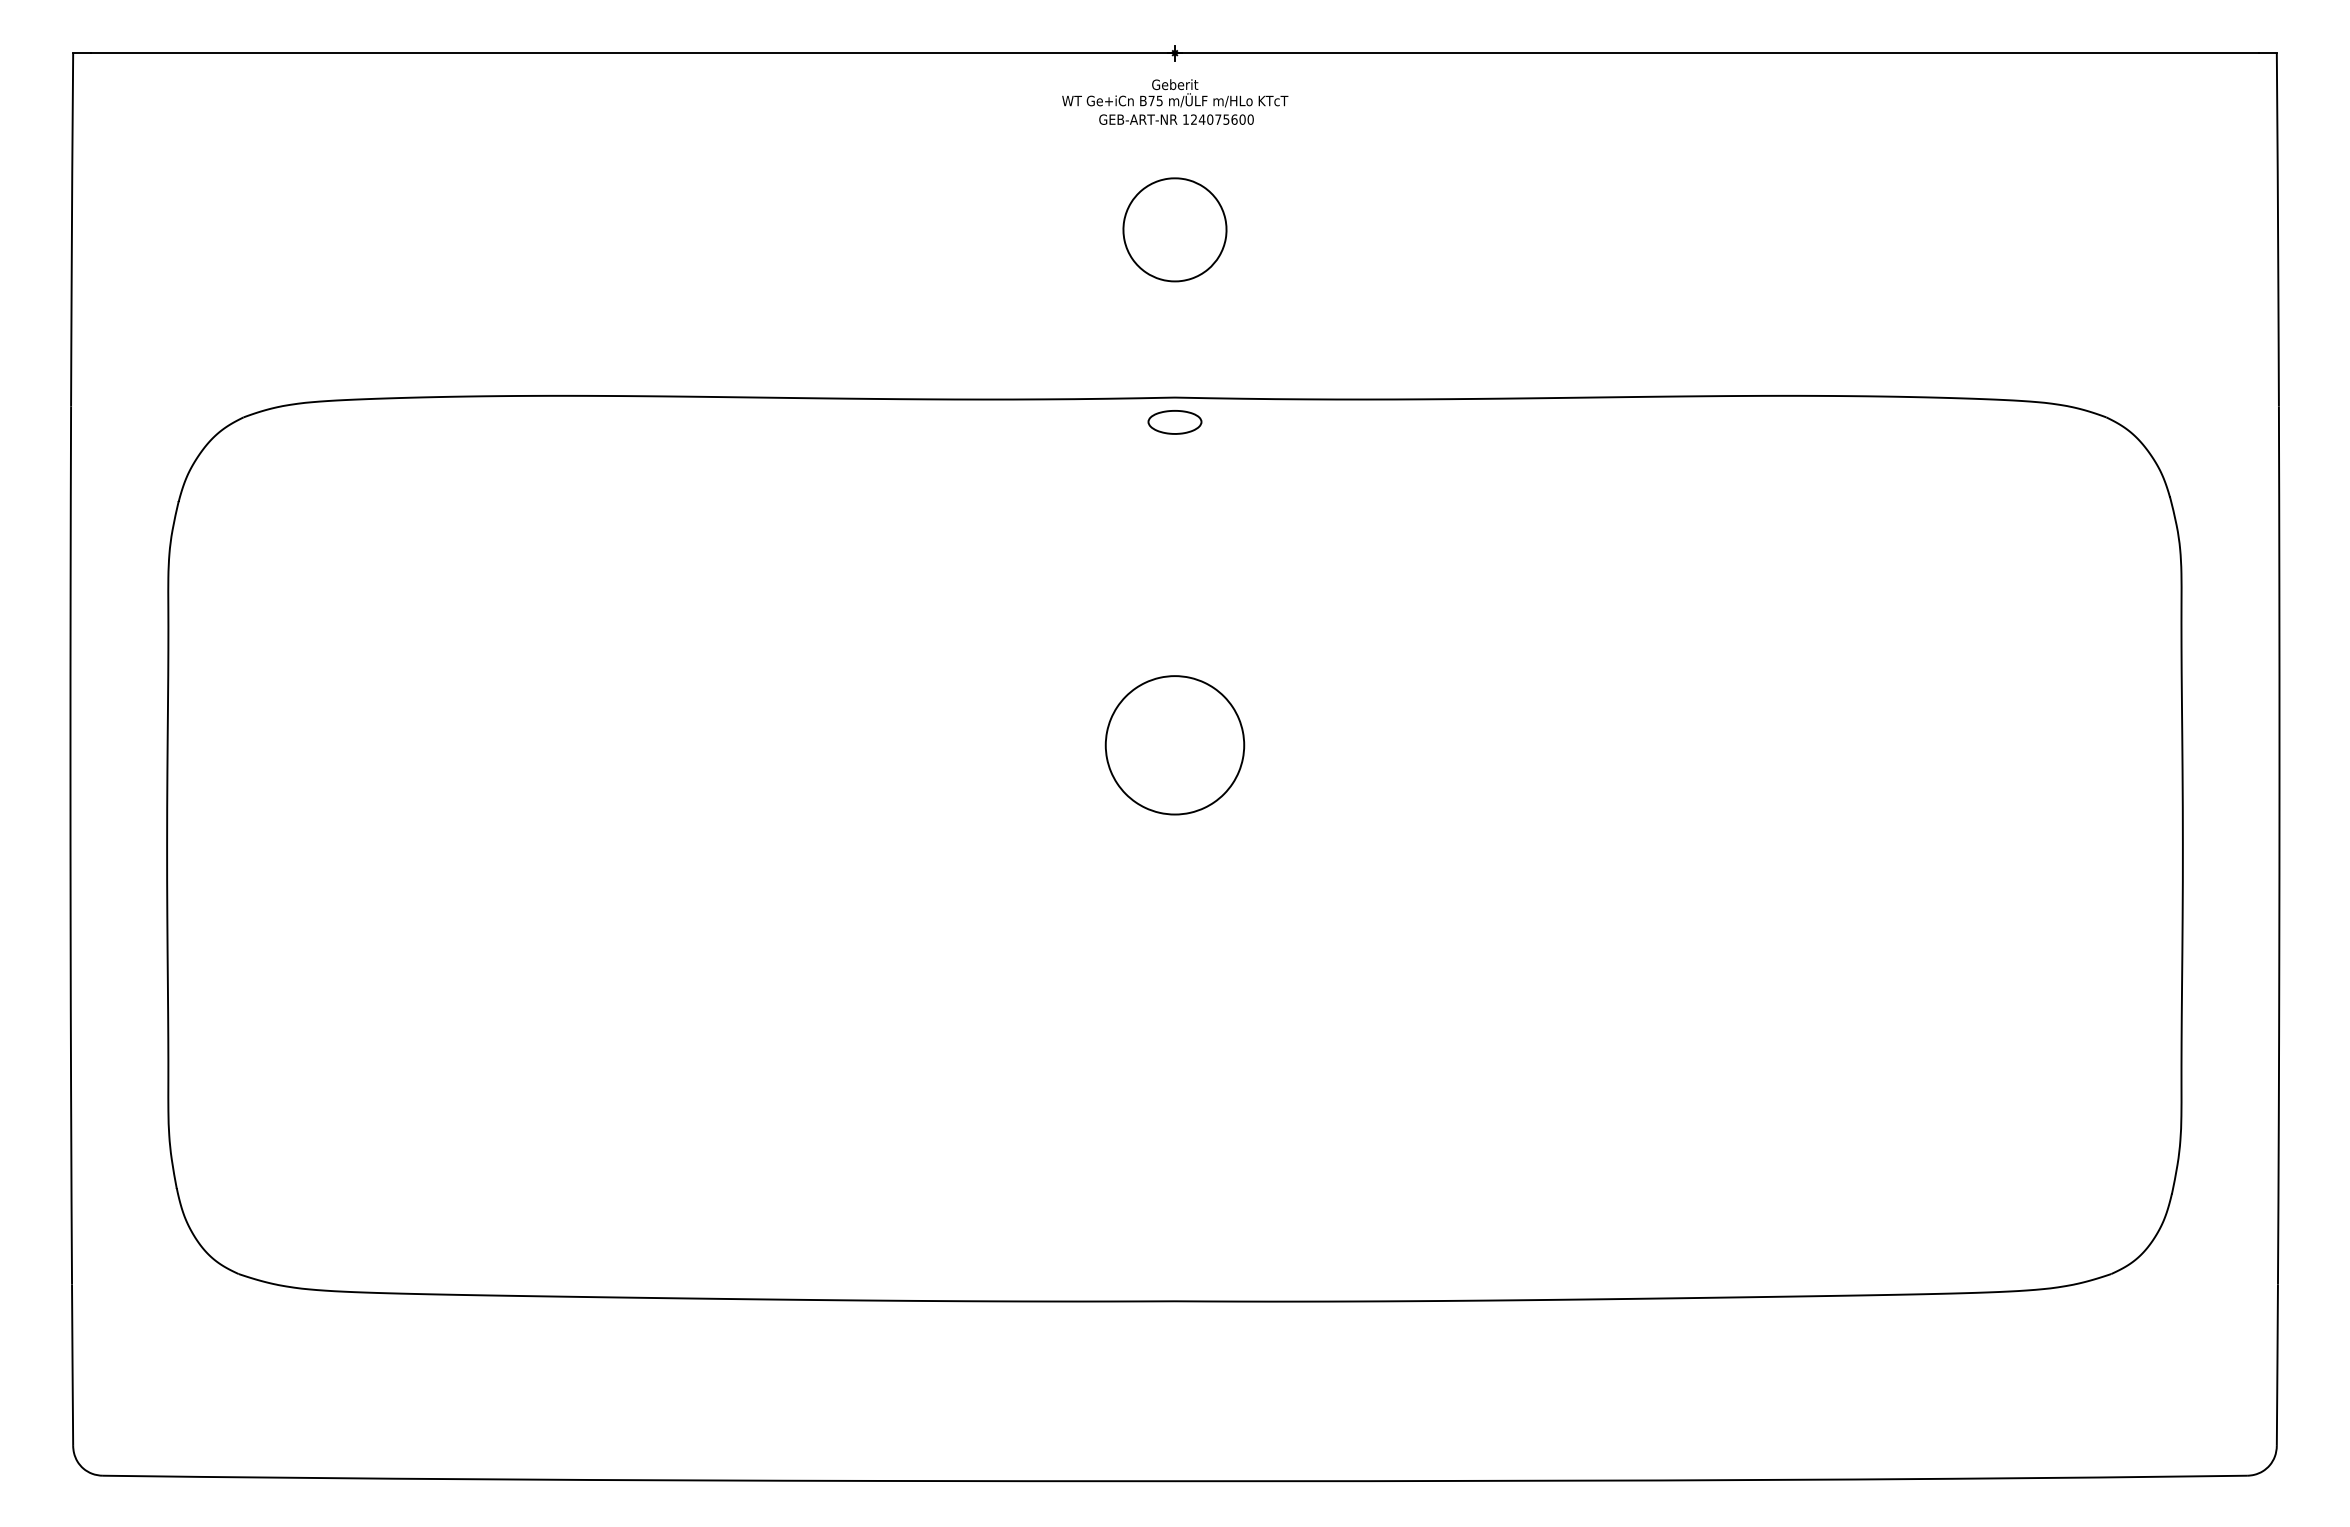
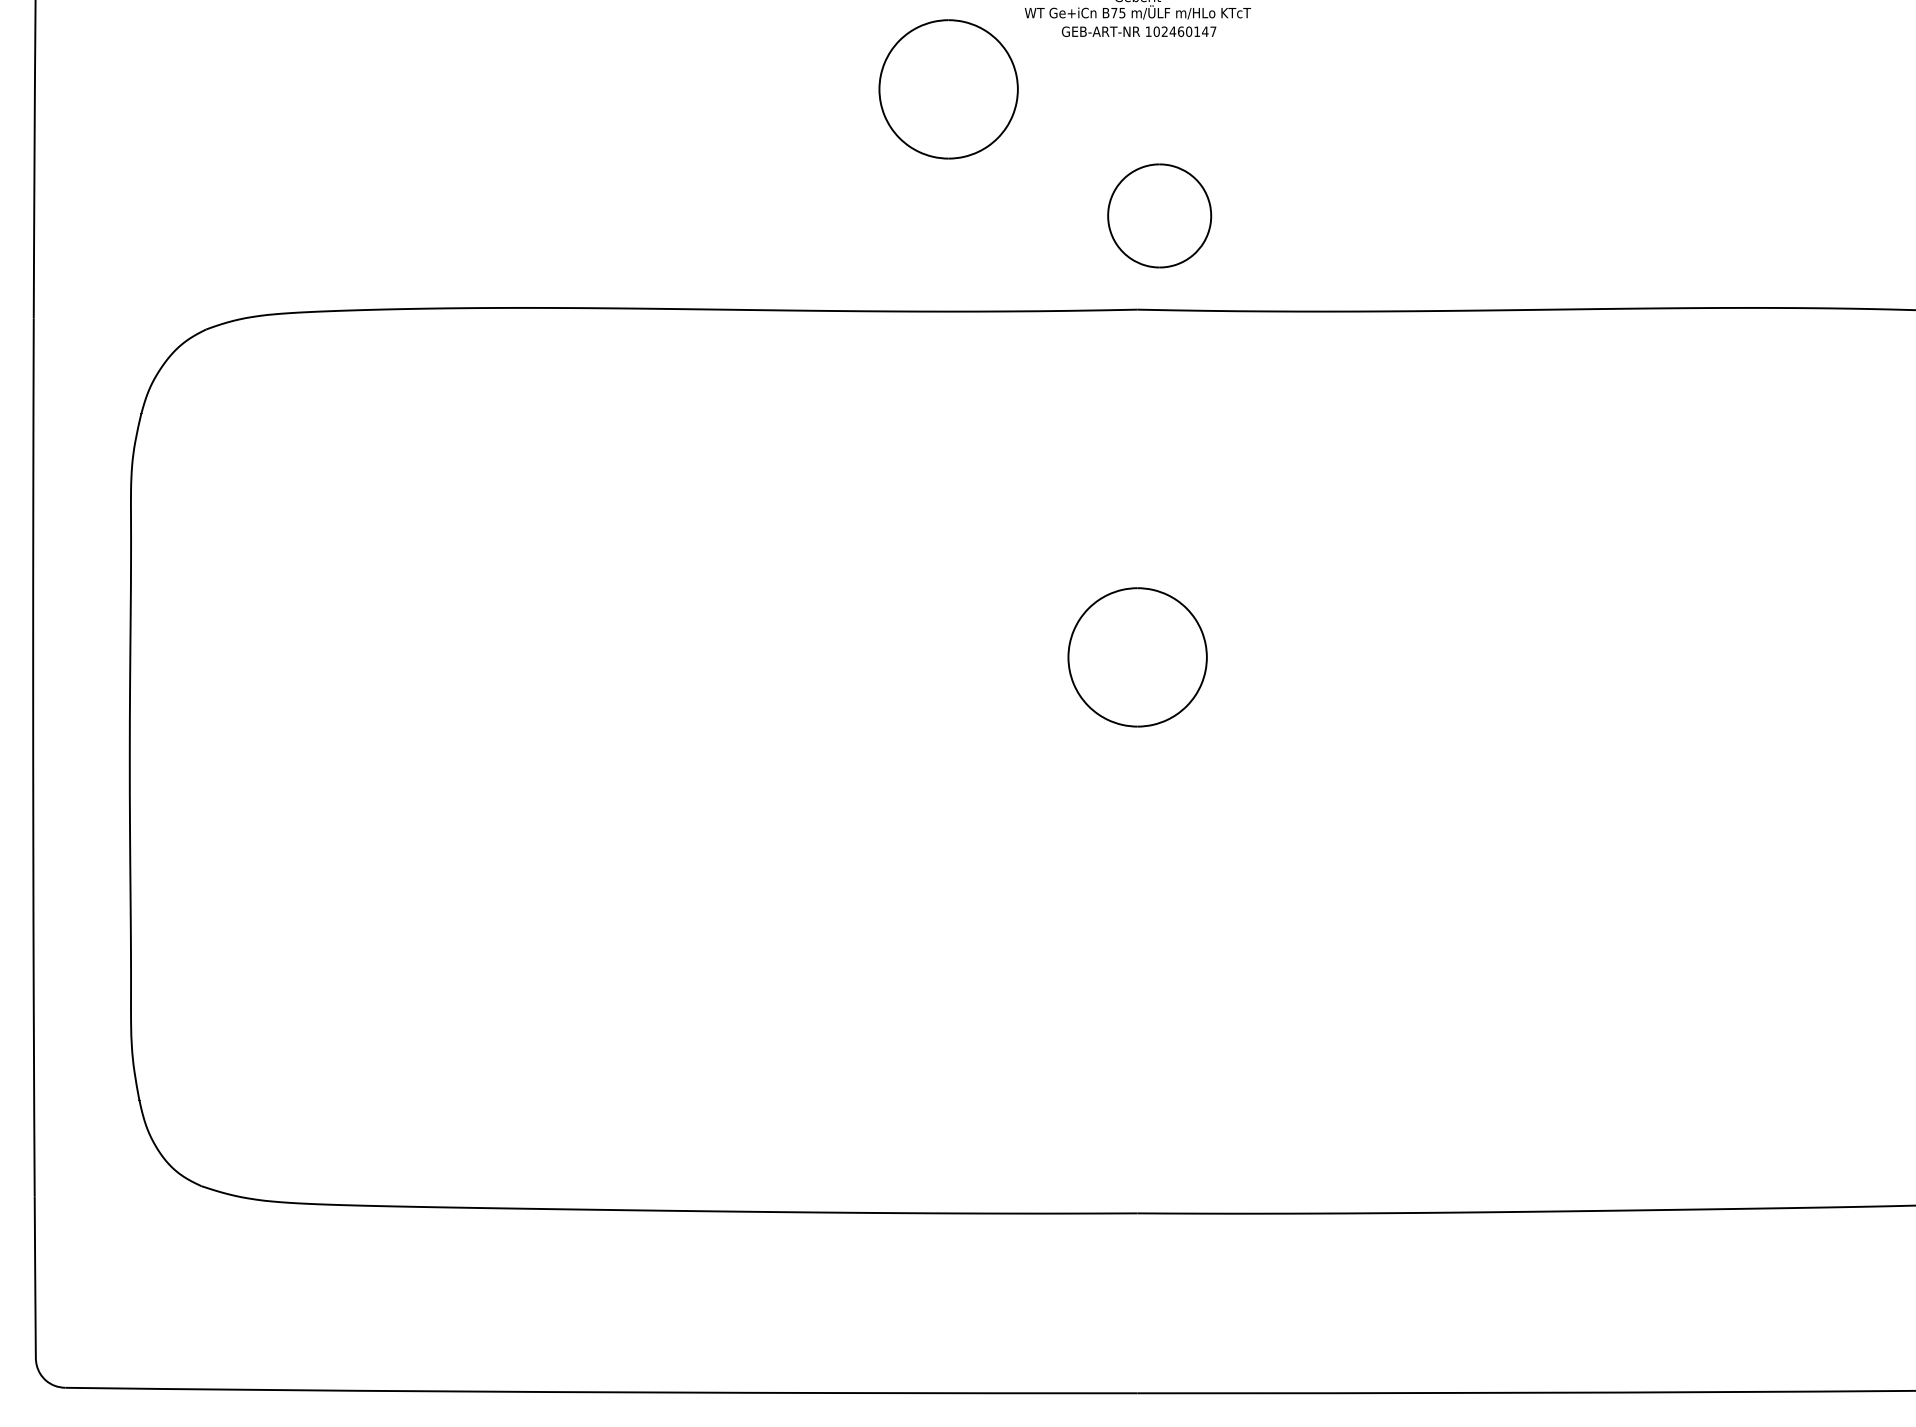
text: (1222, 119) -> (1185, 31), 124075600 -> 102460147
part: (985, 177) -> (948, 89), added
part: (1174, 229) -> (1159, 215), moved
part: (1174, 422) -> (1137, 334), removed

